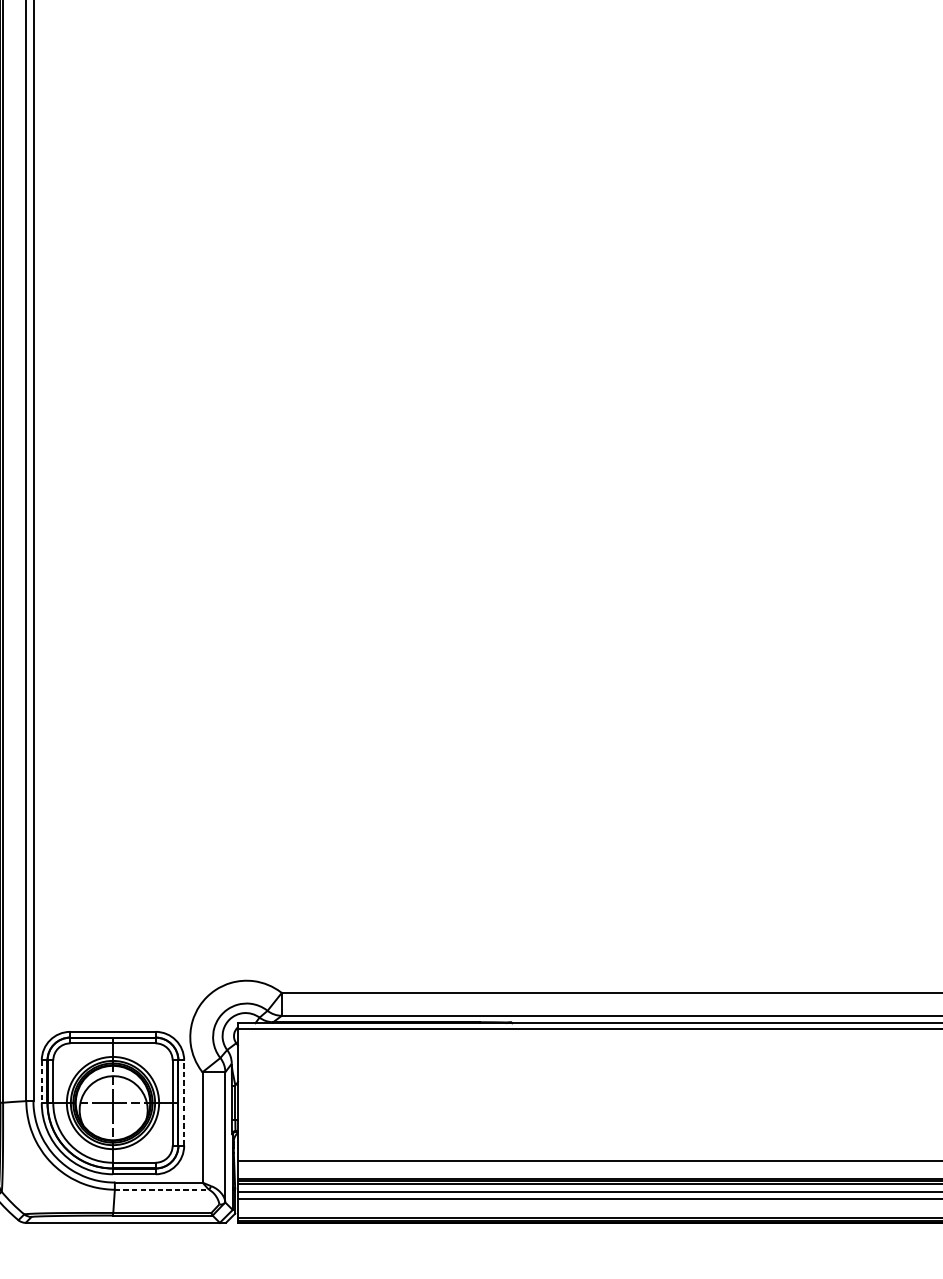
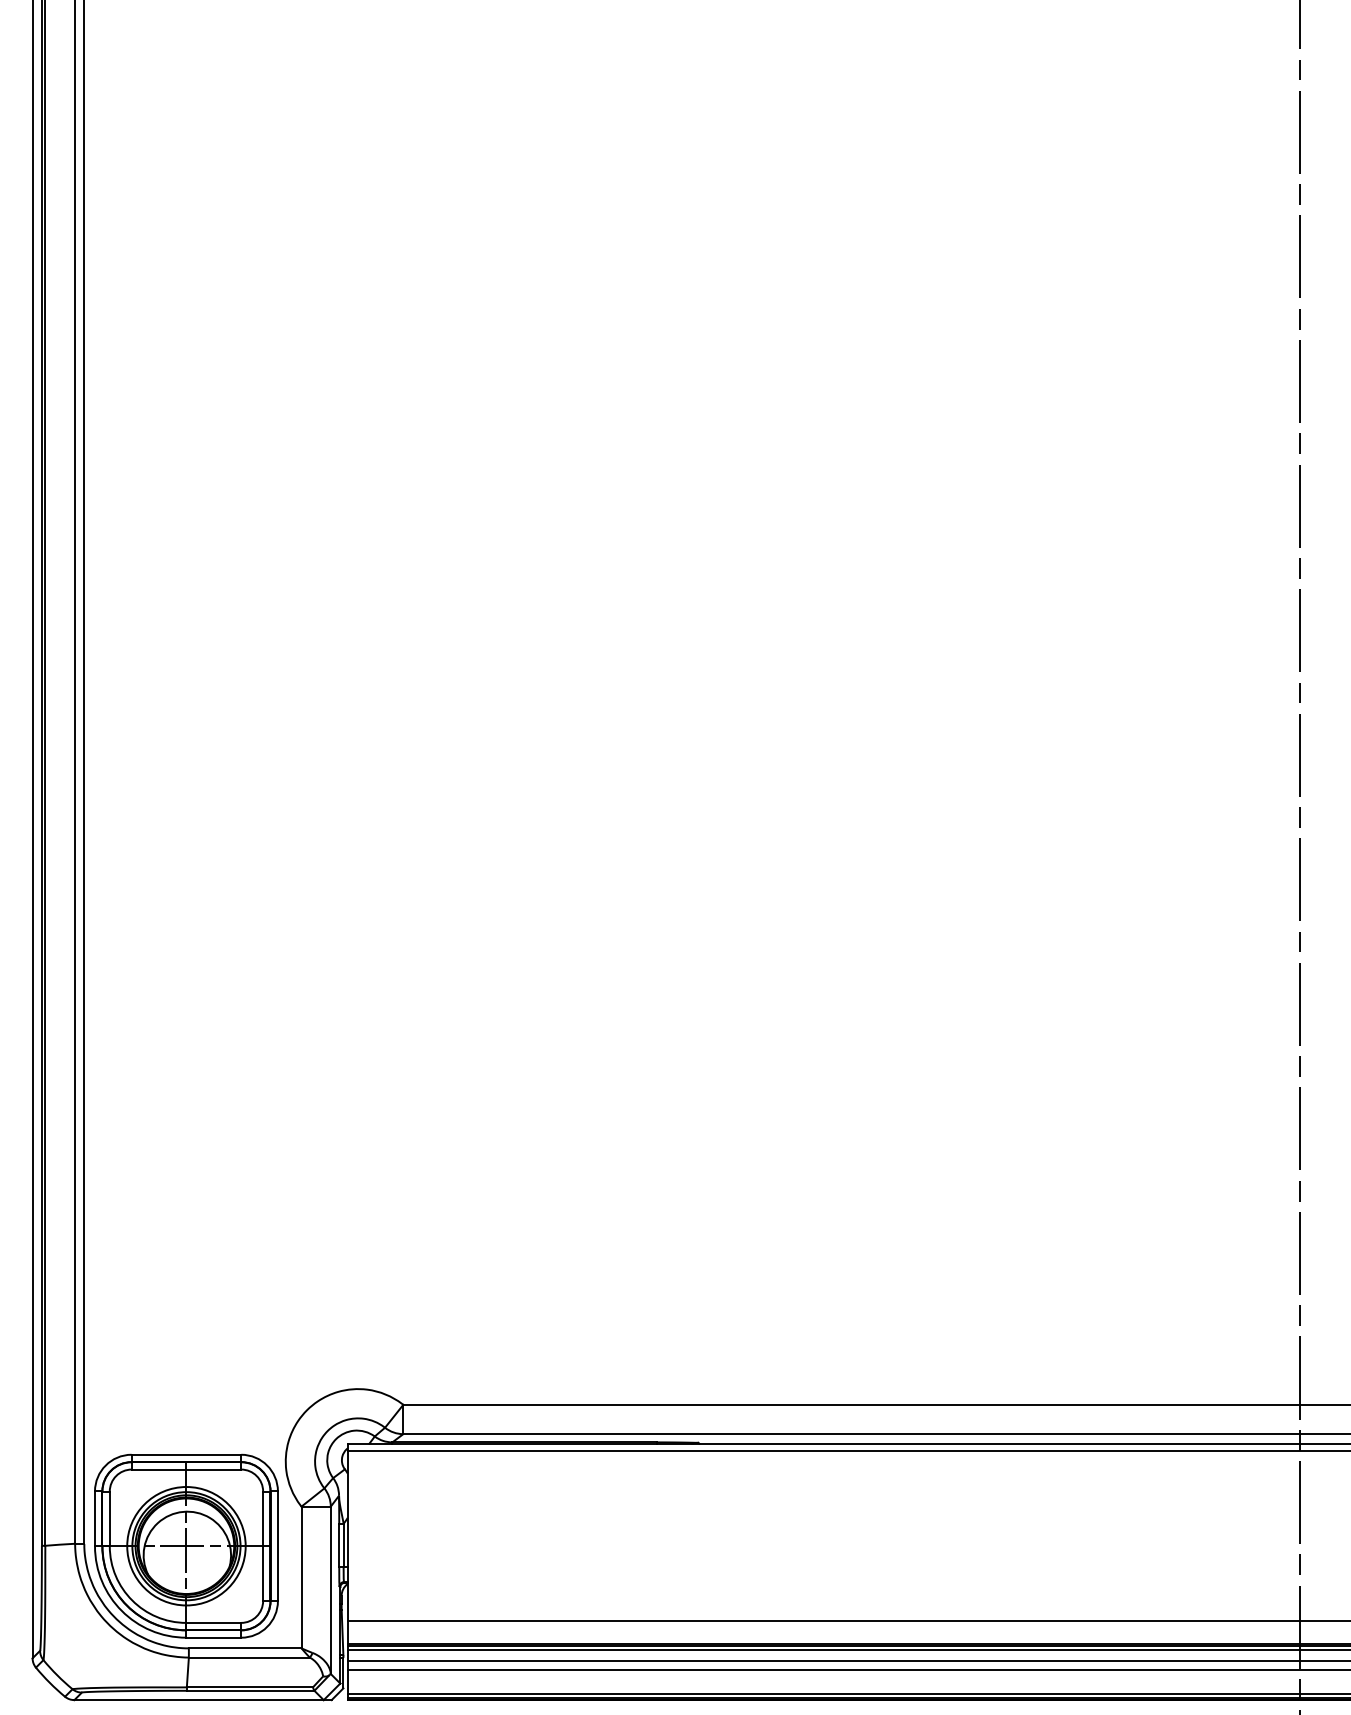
line: (42, 1082) -> (95, 1519), dashed -> solid
line: (183, 1103) -> (277, 1546), dashed -> solid
line: (162, 1189) -> (249, 1657), dashed -> solid

